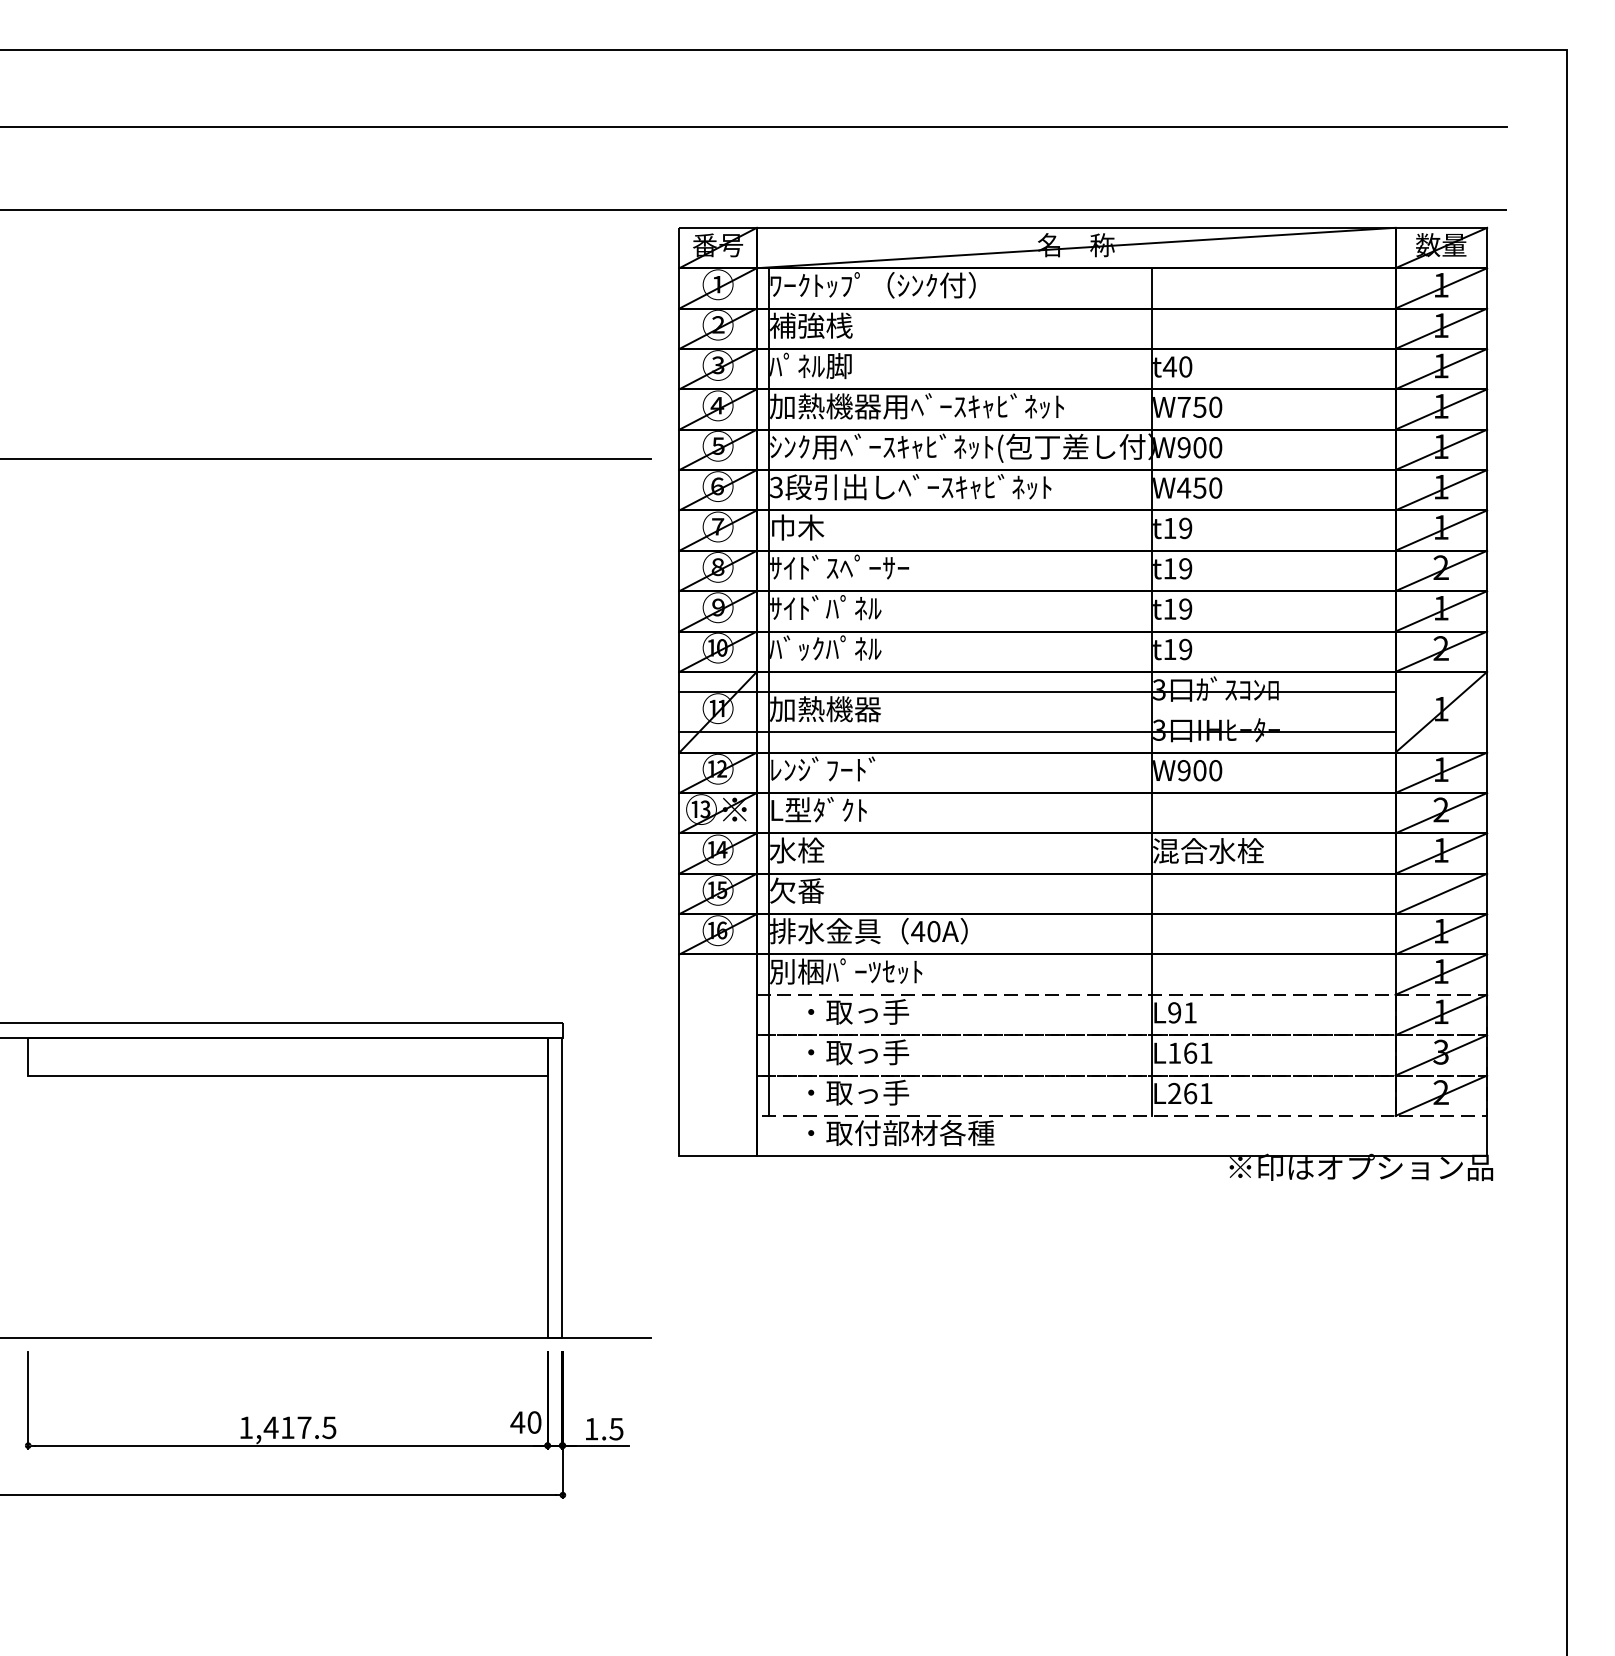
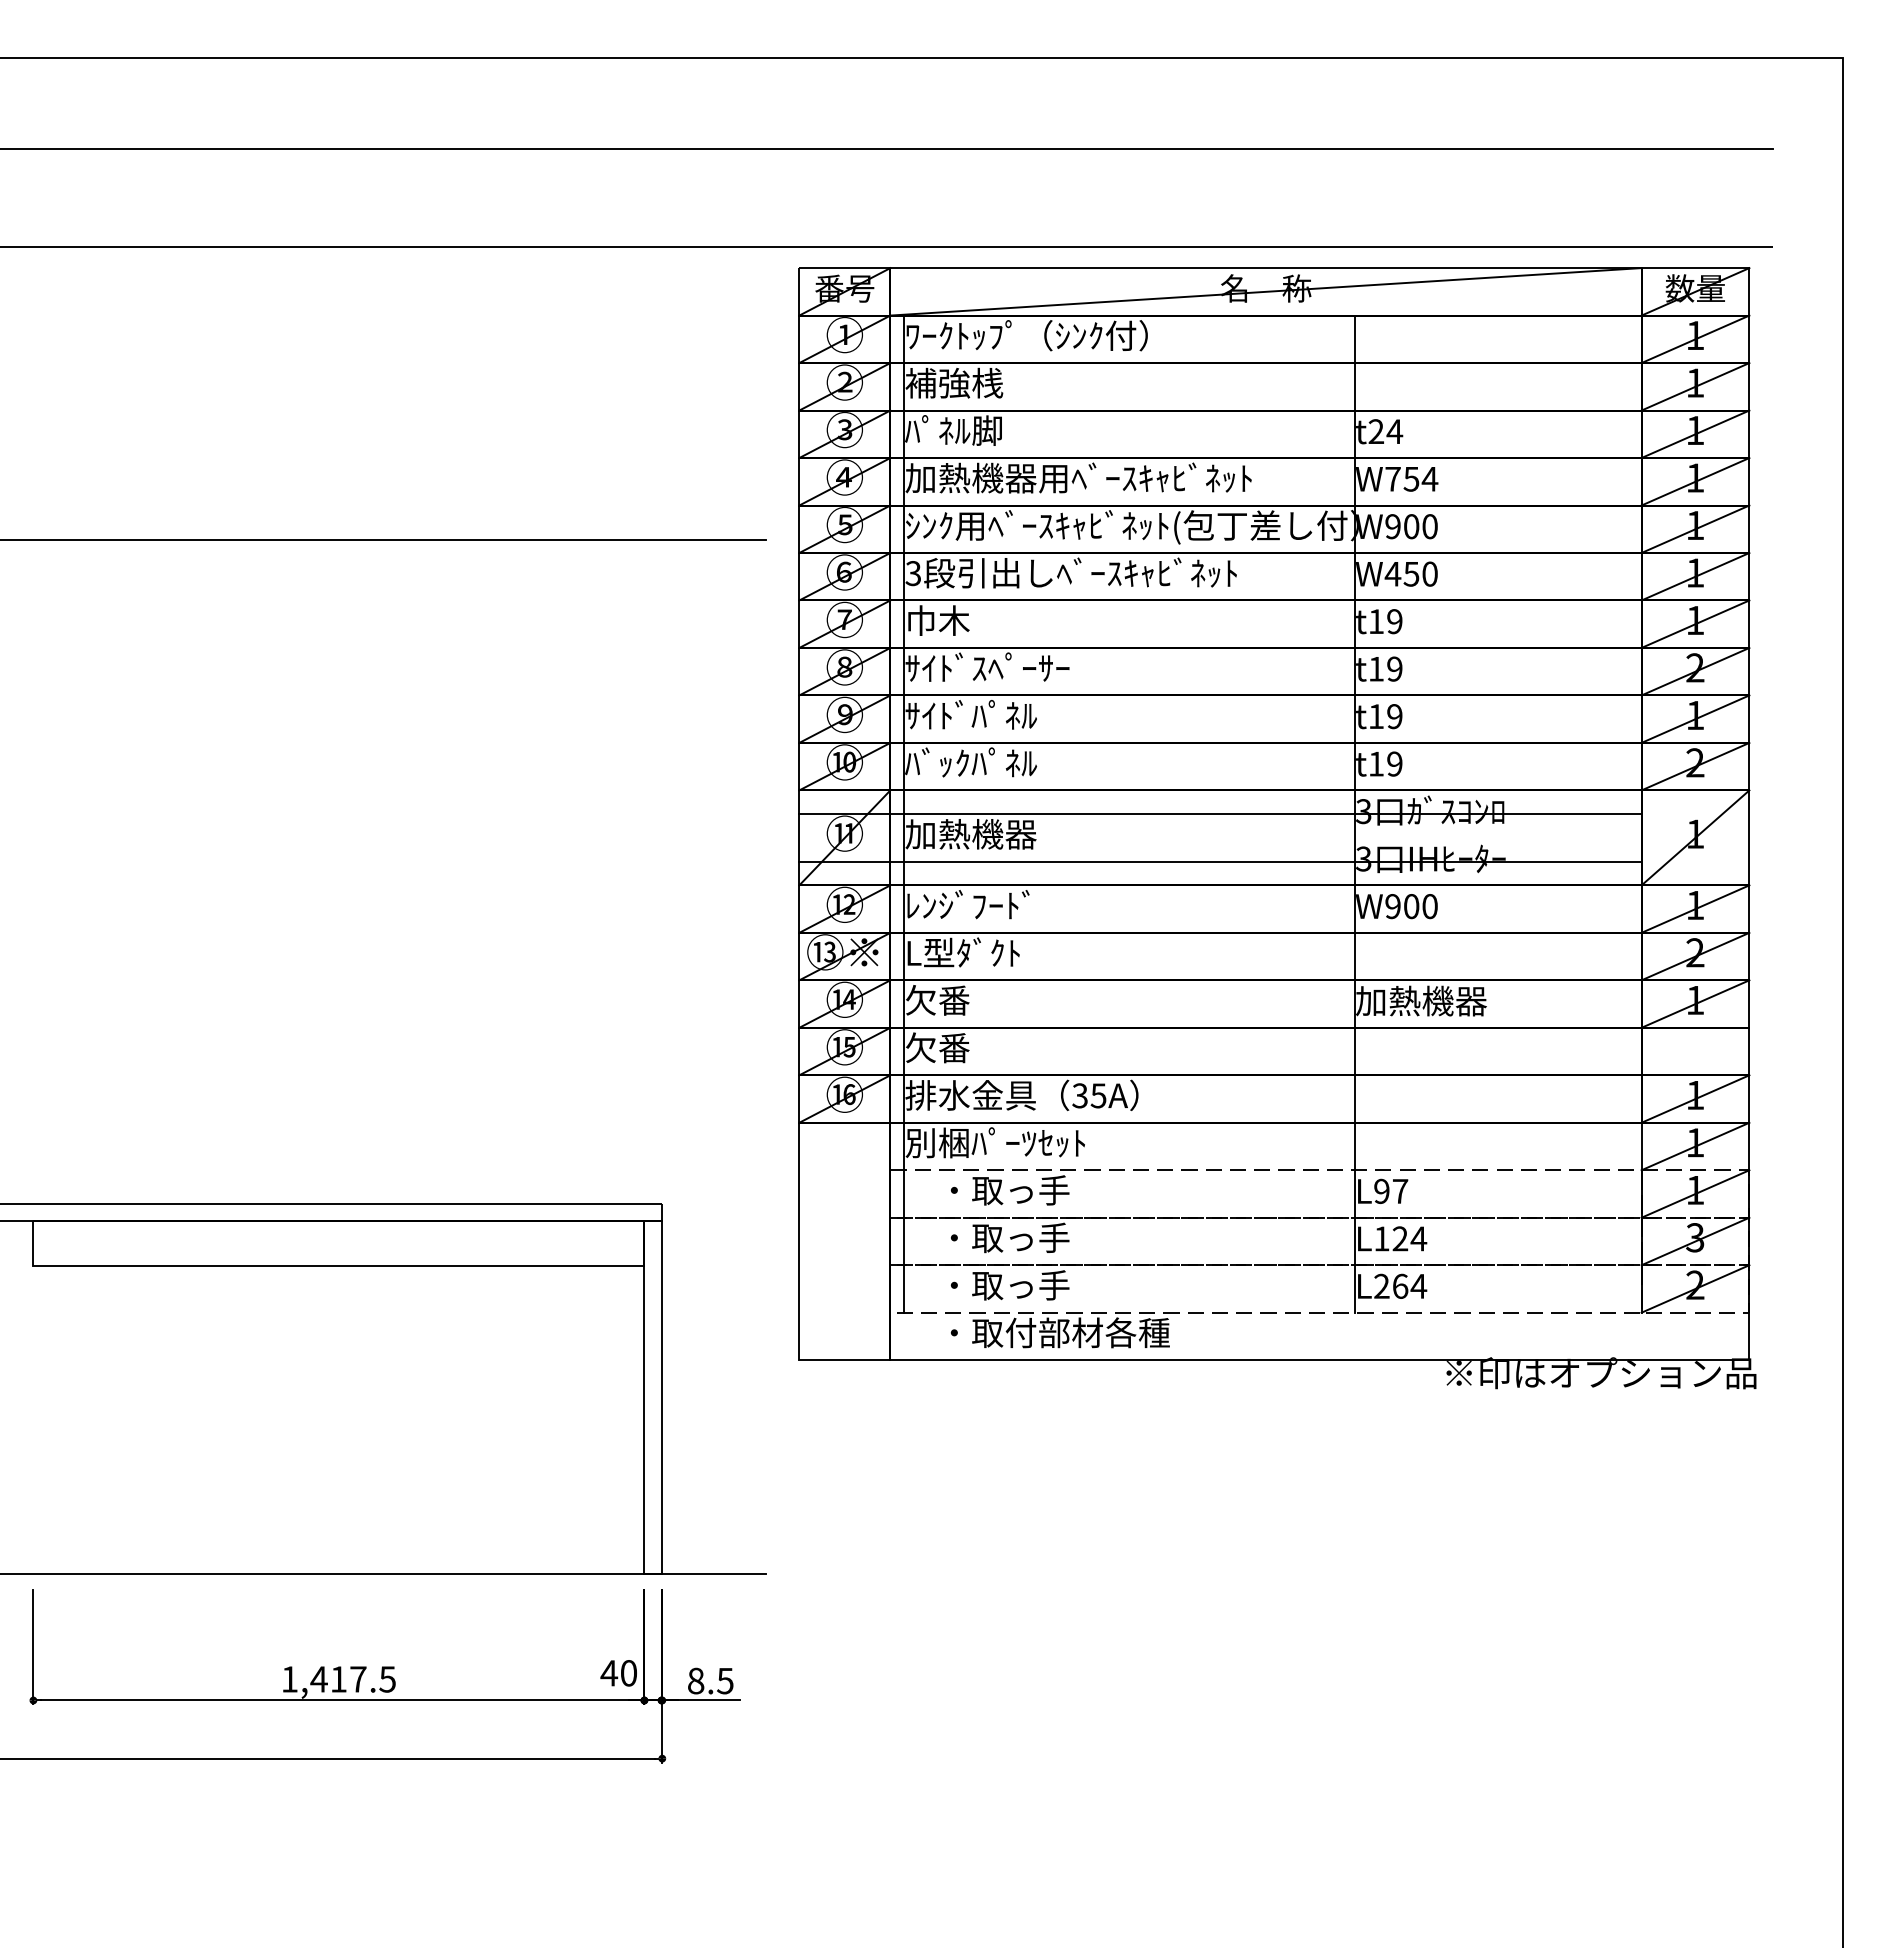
text: (1177, 366) -> (1385, 431), t40 -> t24
text: (1215, 406) -> (1429, 478), W750 -> W754
text: (796, 850) -> (937, 1000), 水栓 -> 欠番
text: (1208, 850) -> (1421, 1000), 混合水栓 -> 加熱機器
line: (1441, 893) -> (1695, 1051), removed
text: (925, 931) -> (1088, 1095), 40A -> 35A
text: (1190, 1012) -> (1400, 1191), L91 -> L97
text: (1198, 1052) -> (1409, 1238), L161 -> L124
text: (1205, 1093) -> (1418, 1286), L261 -> L264
text: (591, 1428) -> (696, 1680), 1.5 -> 8.5

